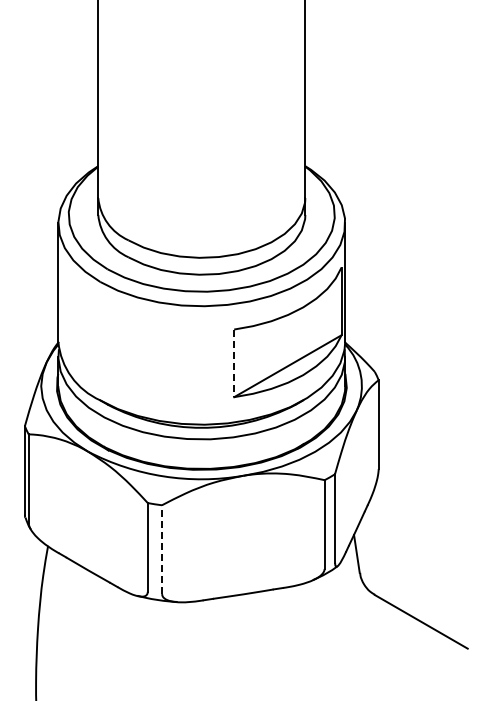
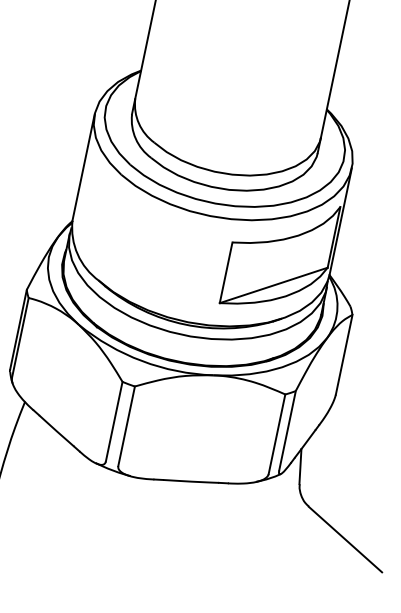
line: (234, 363) -> (226, 273), dashed -> solid
line: (162, 549) -> (127, 426), dashed -> solid

